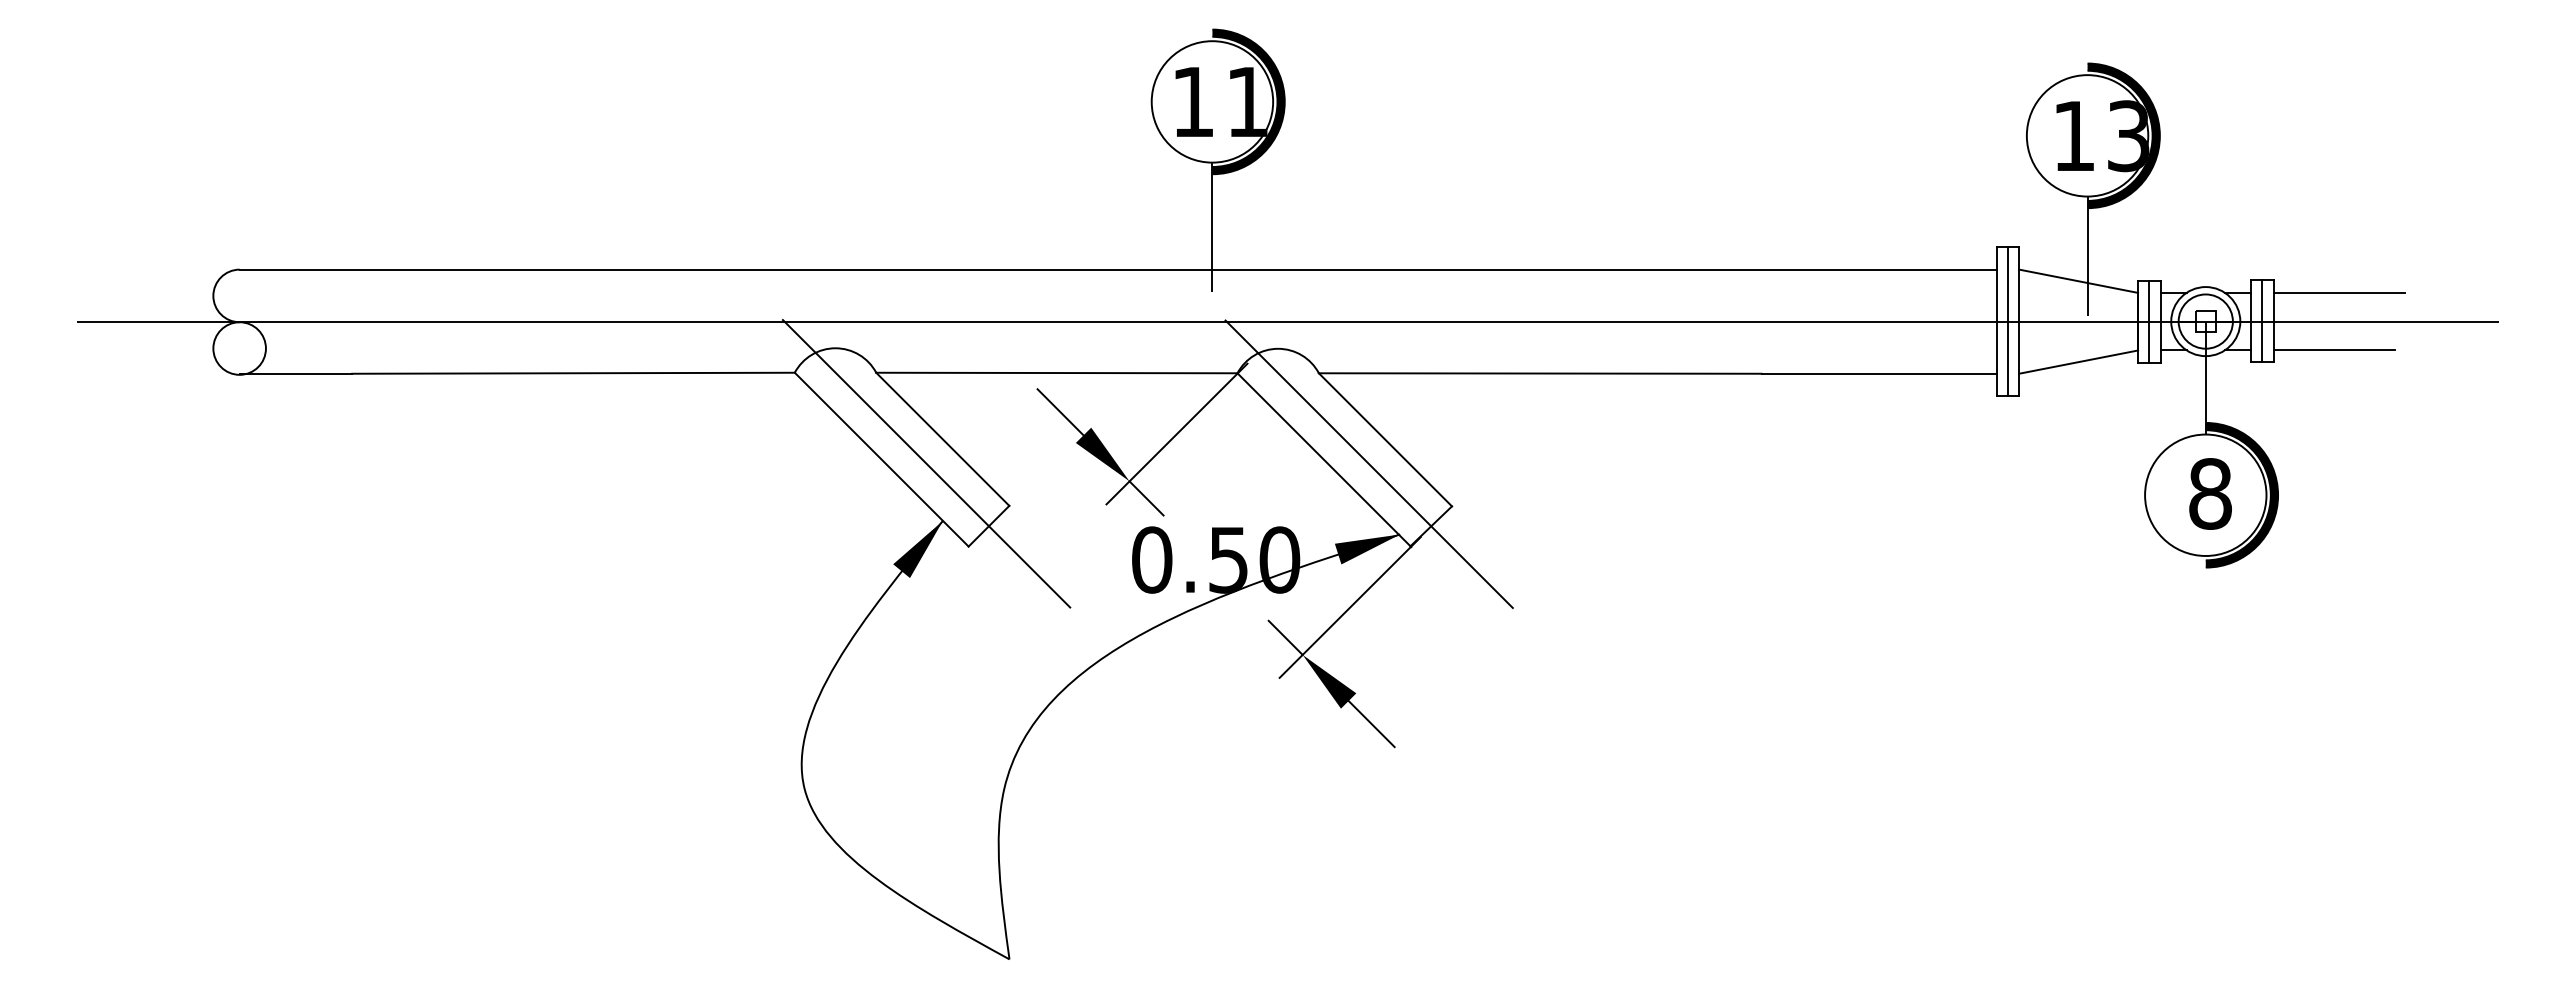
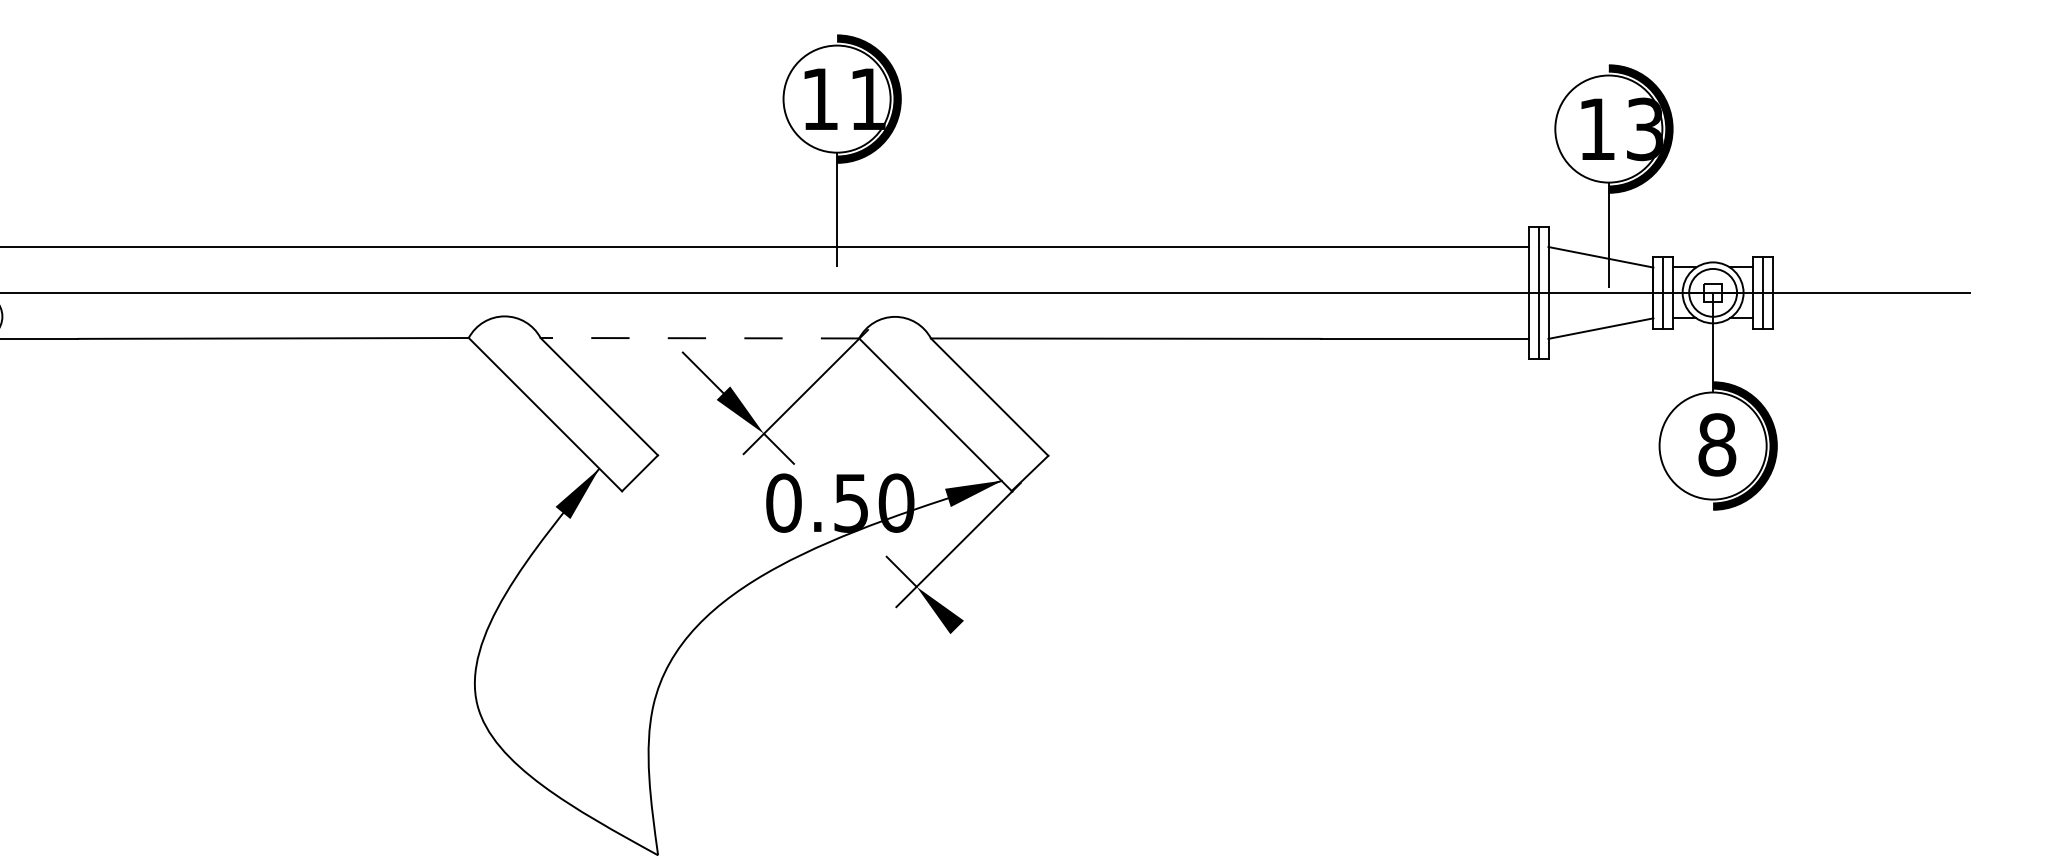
line: (2339, 292) -> (1831, 267), removed
line: (2333, 350) -> (1825, 318), removed
line: (1056, 373) -> (699, 338), solid -> dashed
line: (926, 463) -> (584, 418), removed
line: (1368, 463) -> (974, 418), removed
line: (1371, 723) -> (977, 647), removed

